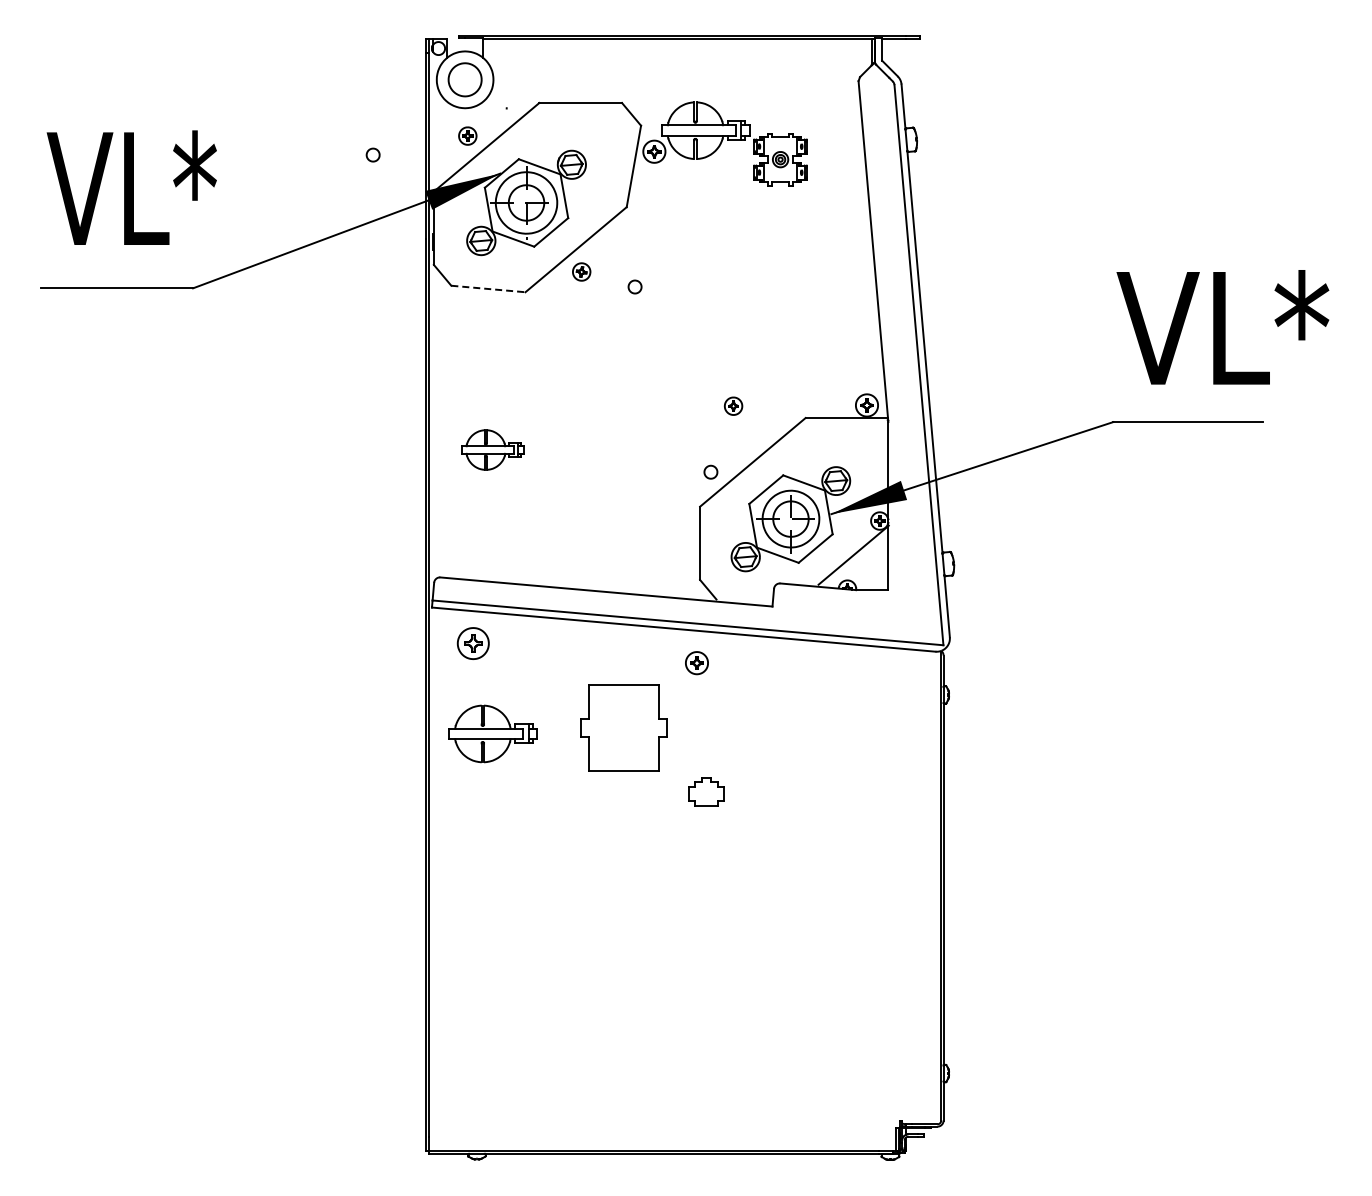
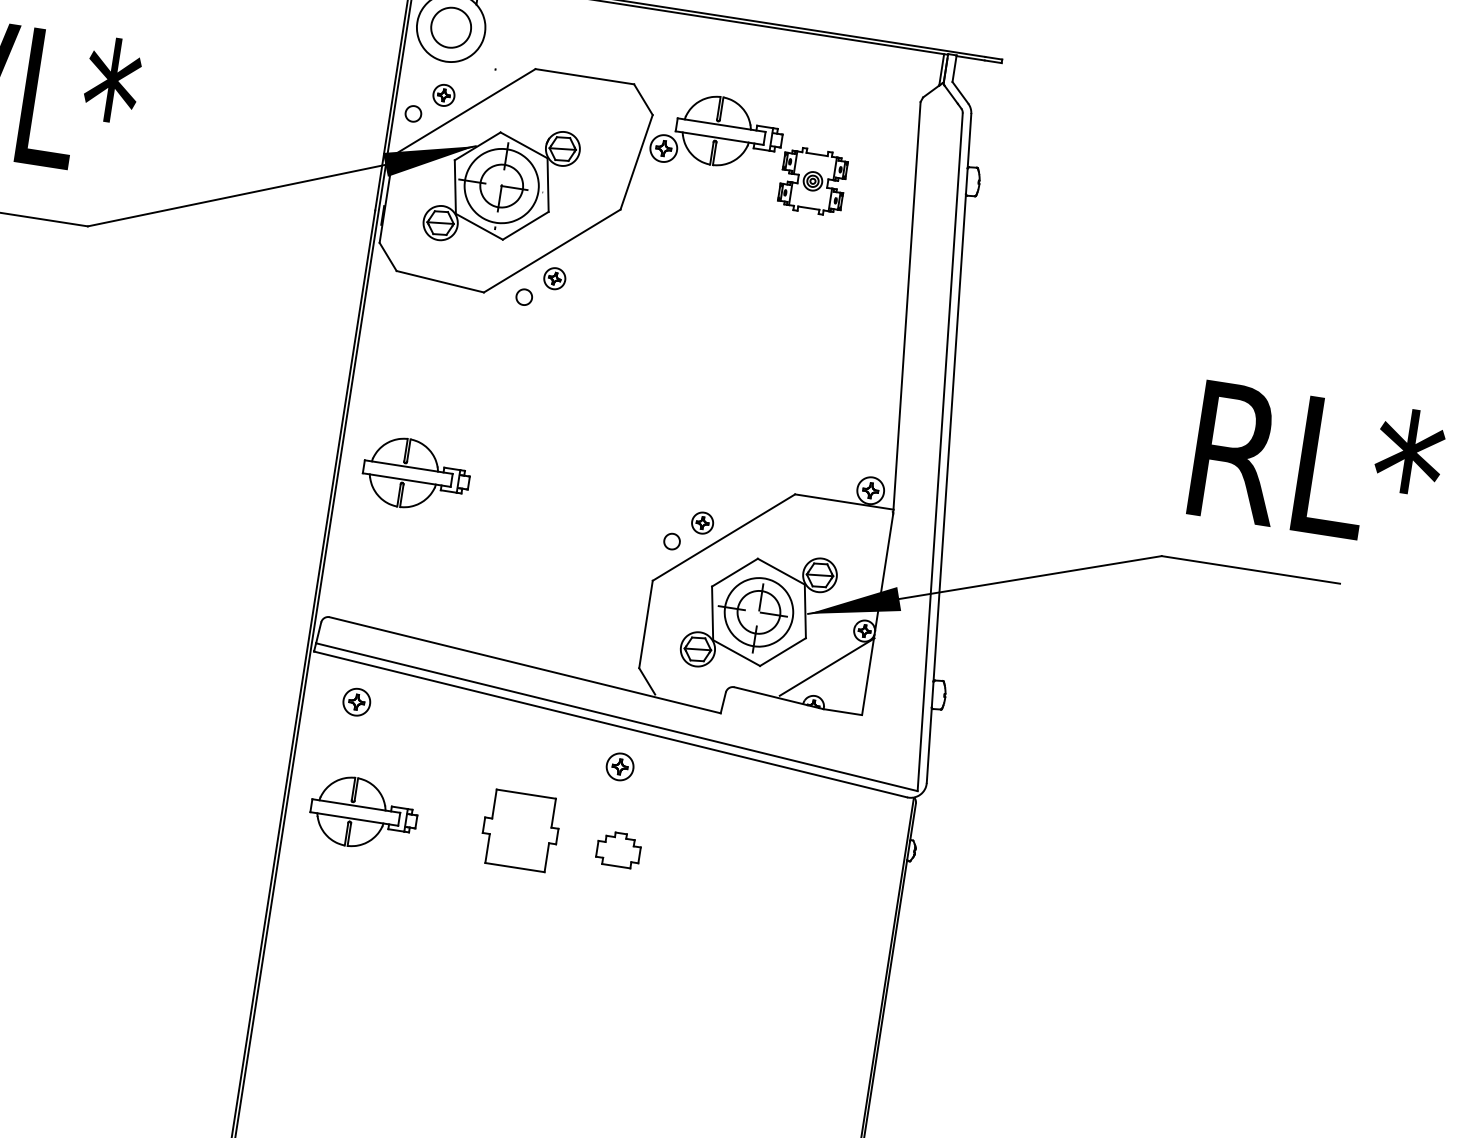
part: (372, 154) -> (412, 113), moved
part: (634, 286) -> (523, 296), moved
line: (488, 289) -> (440, 282), dashed -> solid
text: (1223, 327) -> (1310, 463), VL* -> RL*
part: (733, 405) -> (702, 522), moved
part: (492, 449) -> (415, 474), size x1.43
part: (473, 643) -> (356, 702), size x0.71
part: (623, 727) -> (520, 830), size x0.71
part: (706, 791) -> (619, 849), moved

